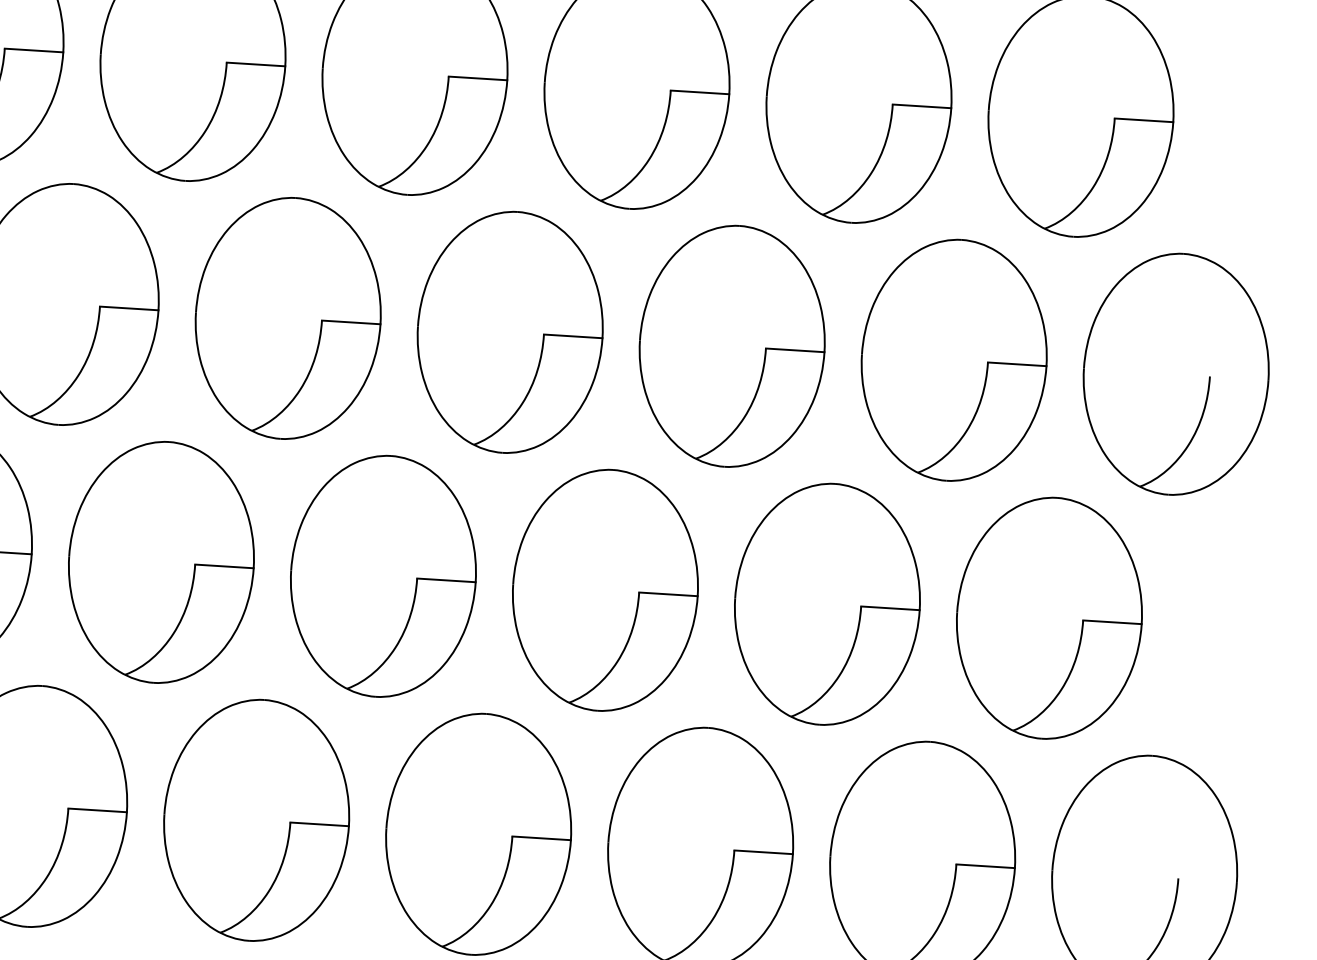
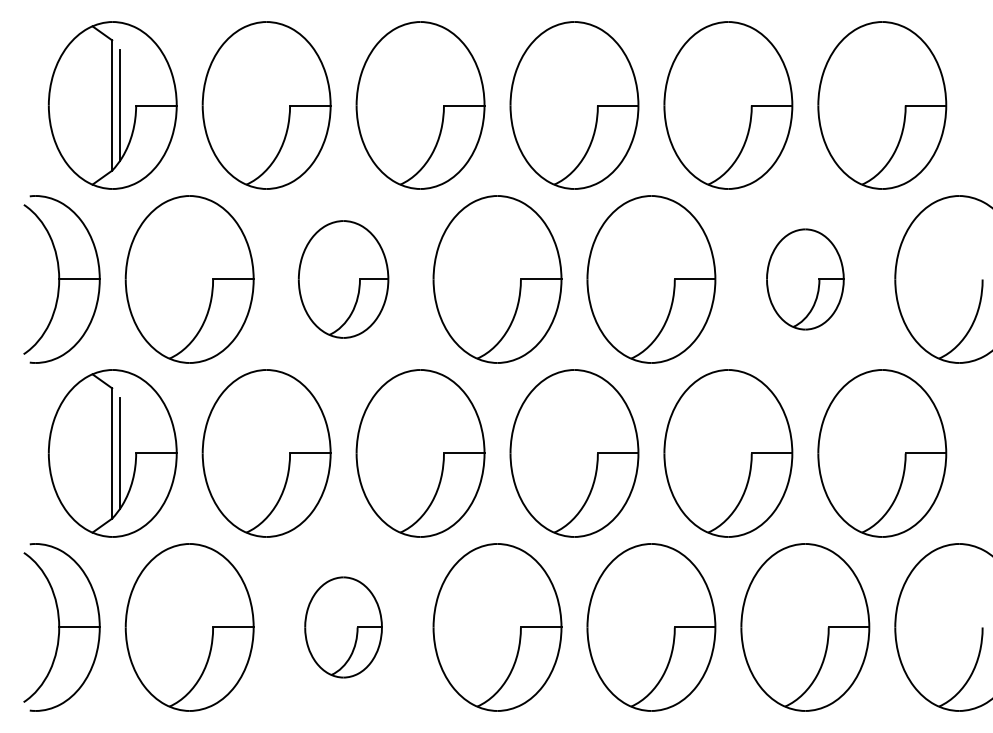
part: (288, 318) -> (343, 279), size x0.7
part: (954, 360) -> (805, 279), size x0.6
part: (256, 820) -> (343, 627), size x0.6

